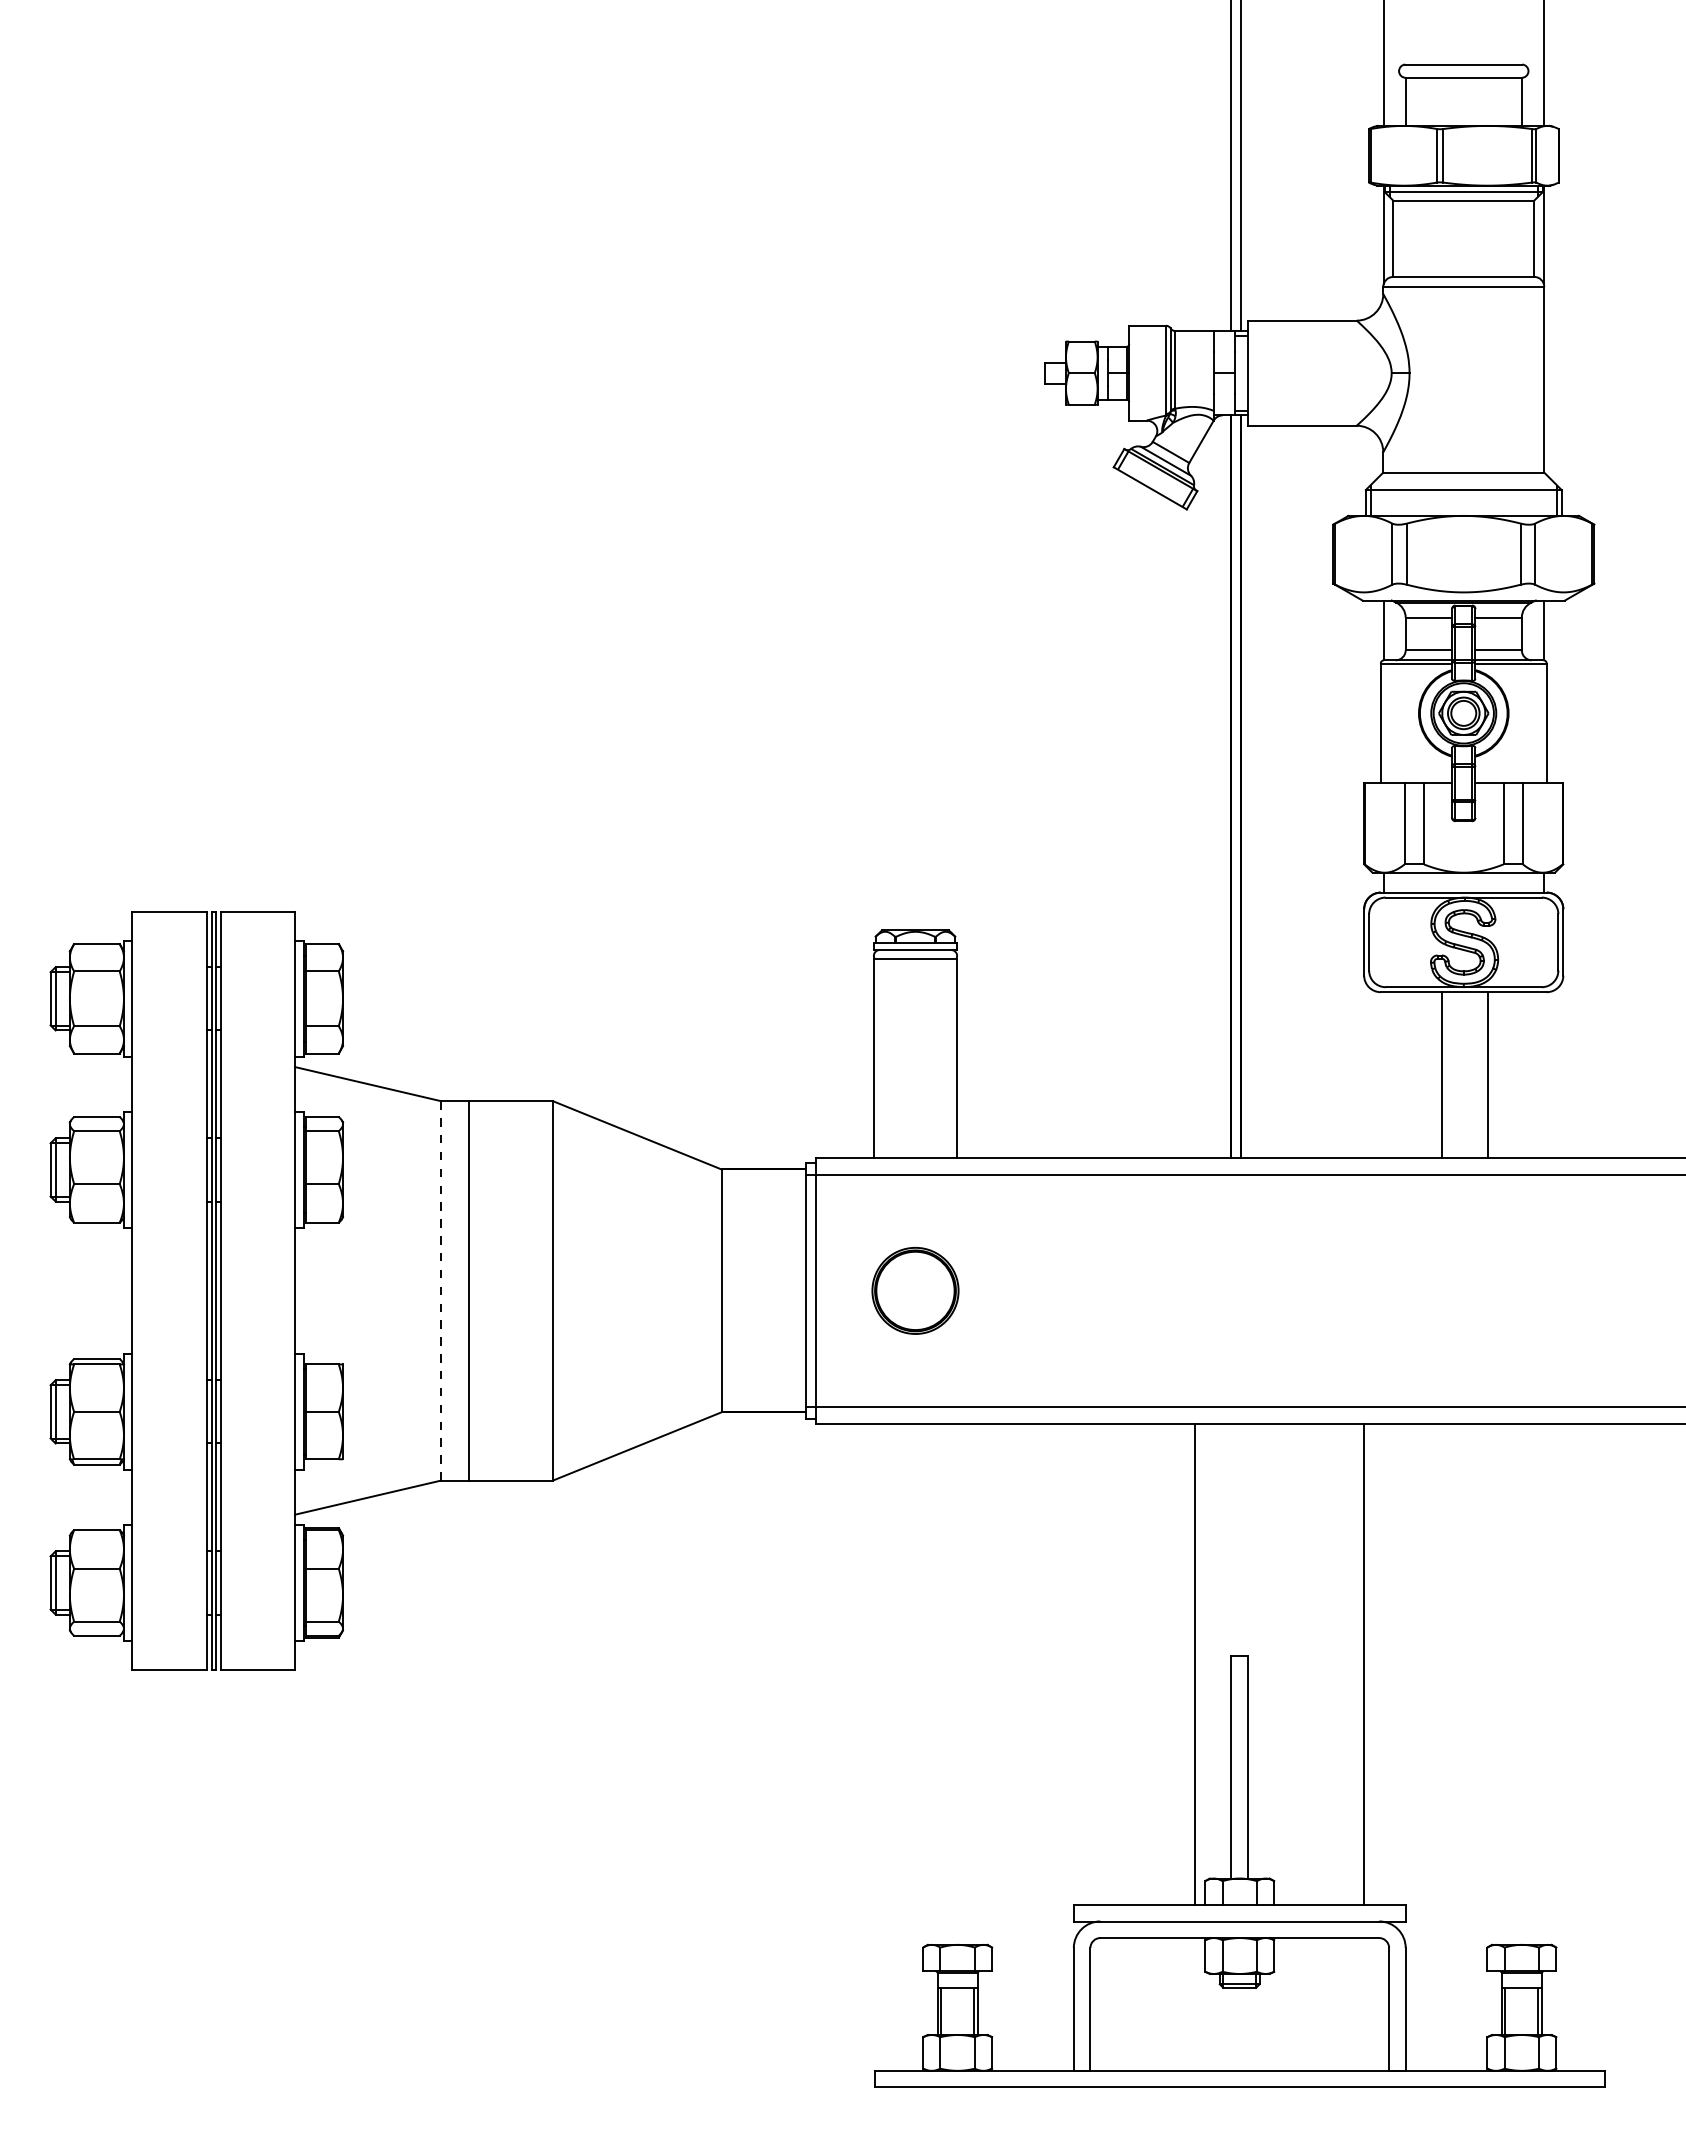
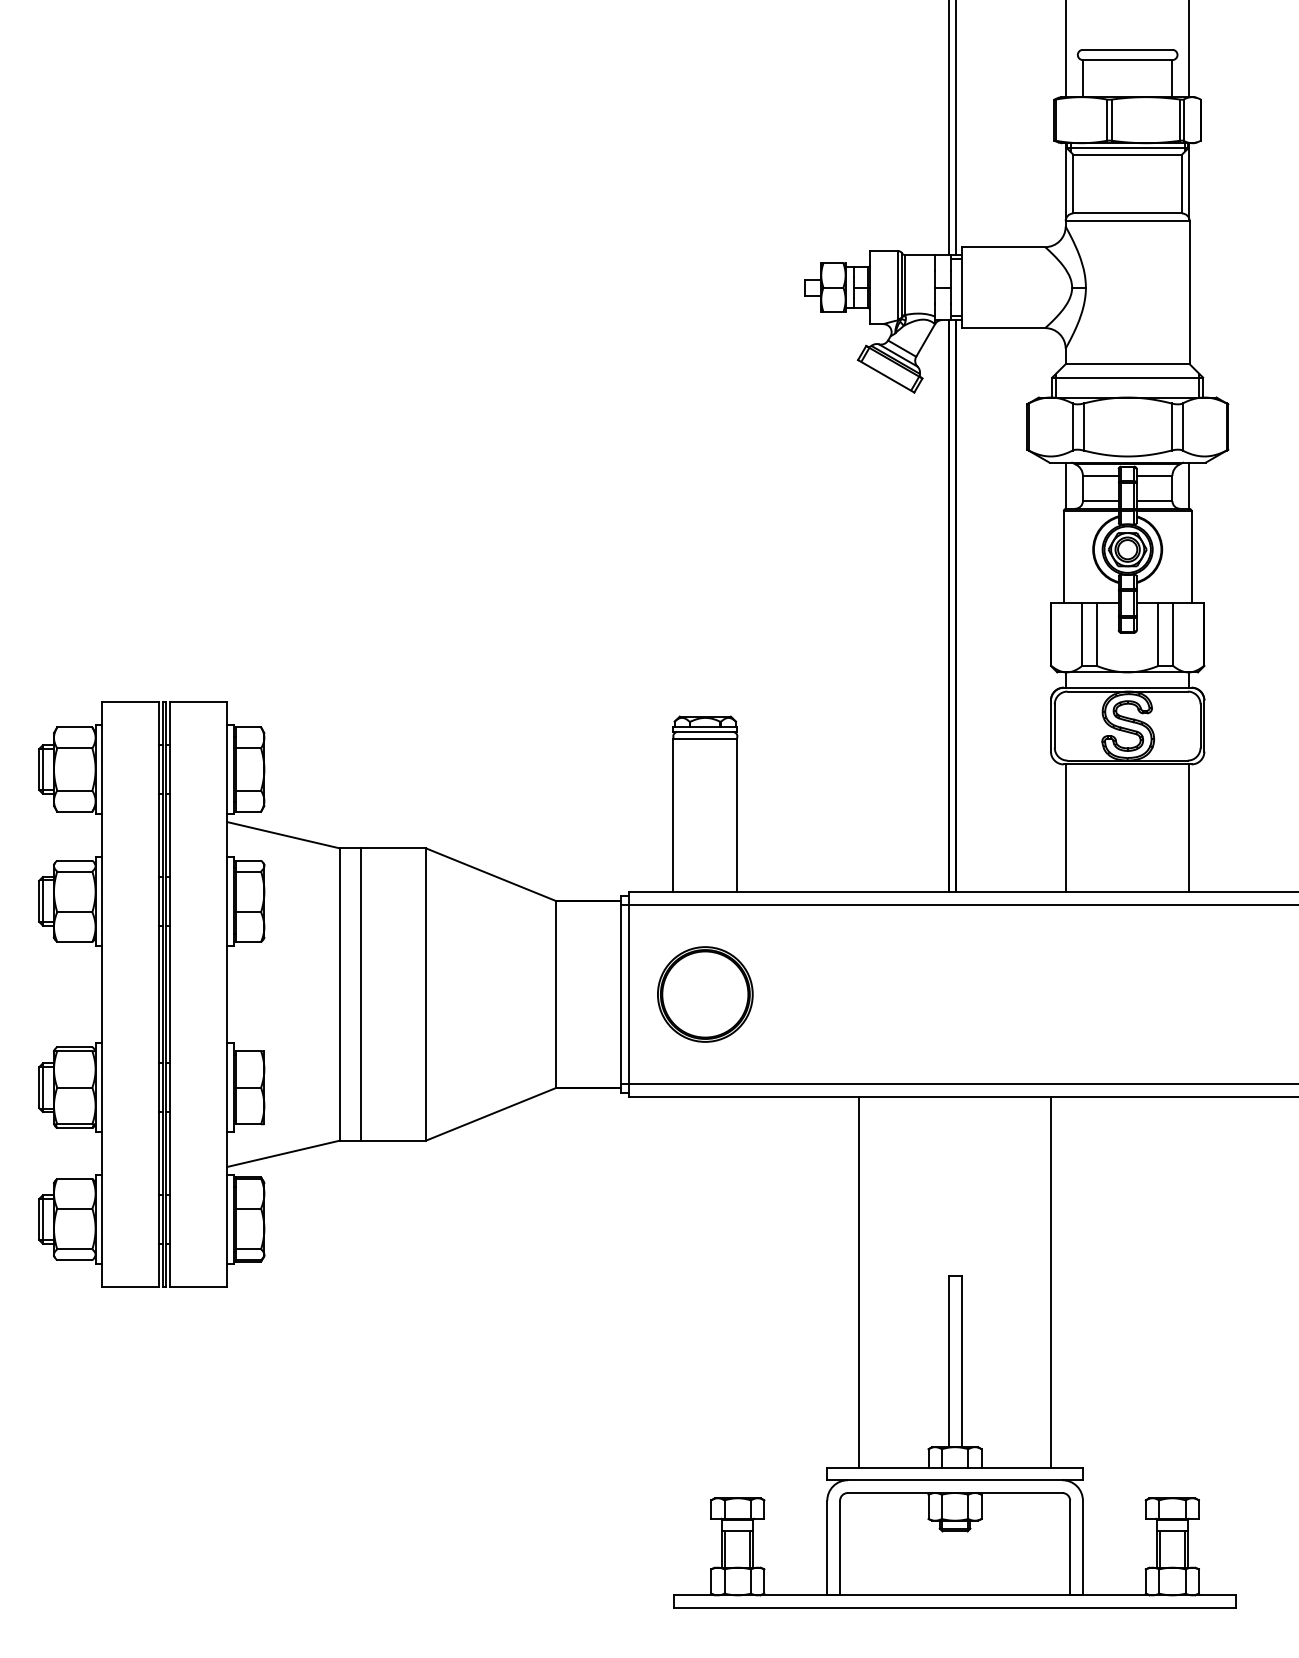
line: (1441, 1075) -> (1065, 828), moved
line: (1487, 1075) -> (1189, 828), moved
line: (441, 1290) -> (340, 994), dashed -> solid
part: (915, 1290) -> (705, 994), size x1.43
line: (1195, 1663) -> (859, 1281), moved

